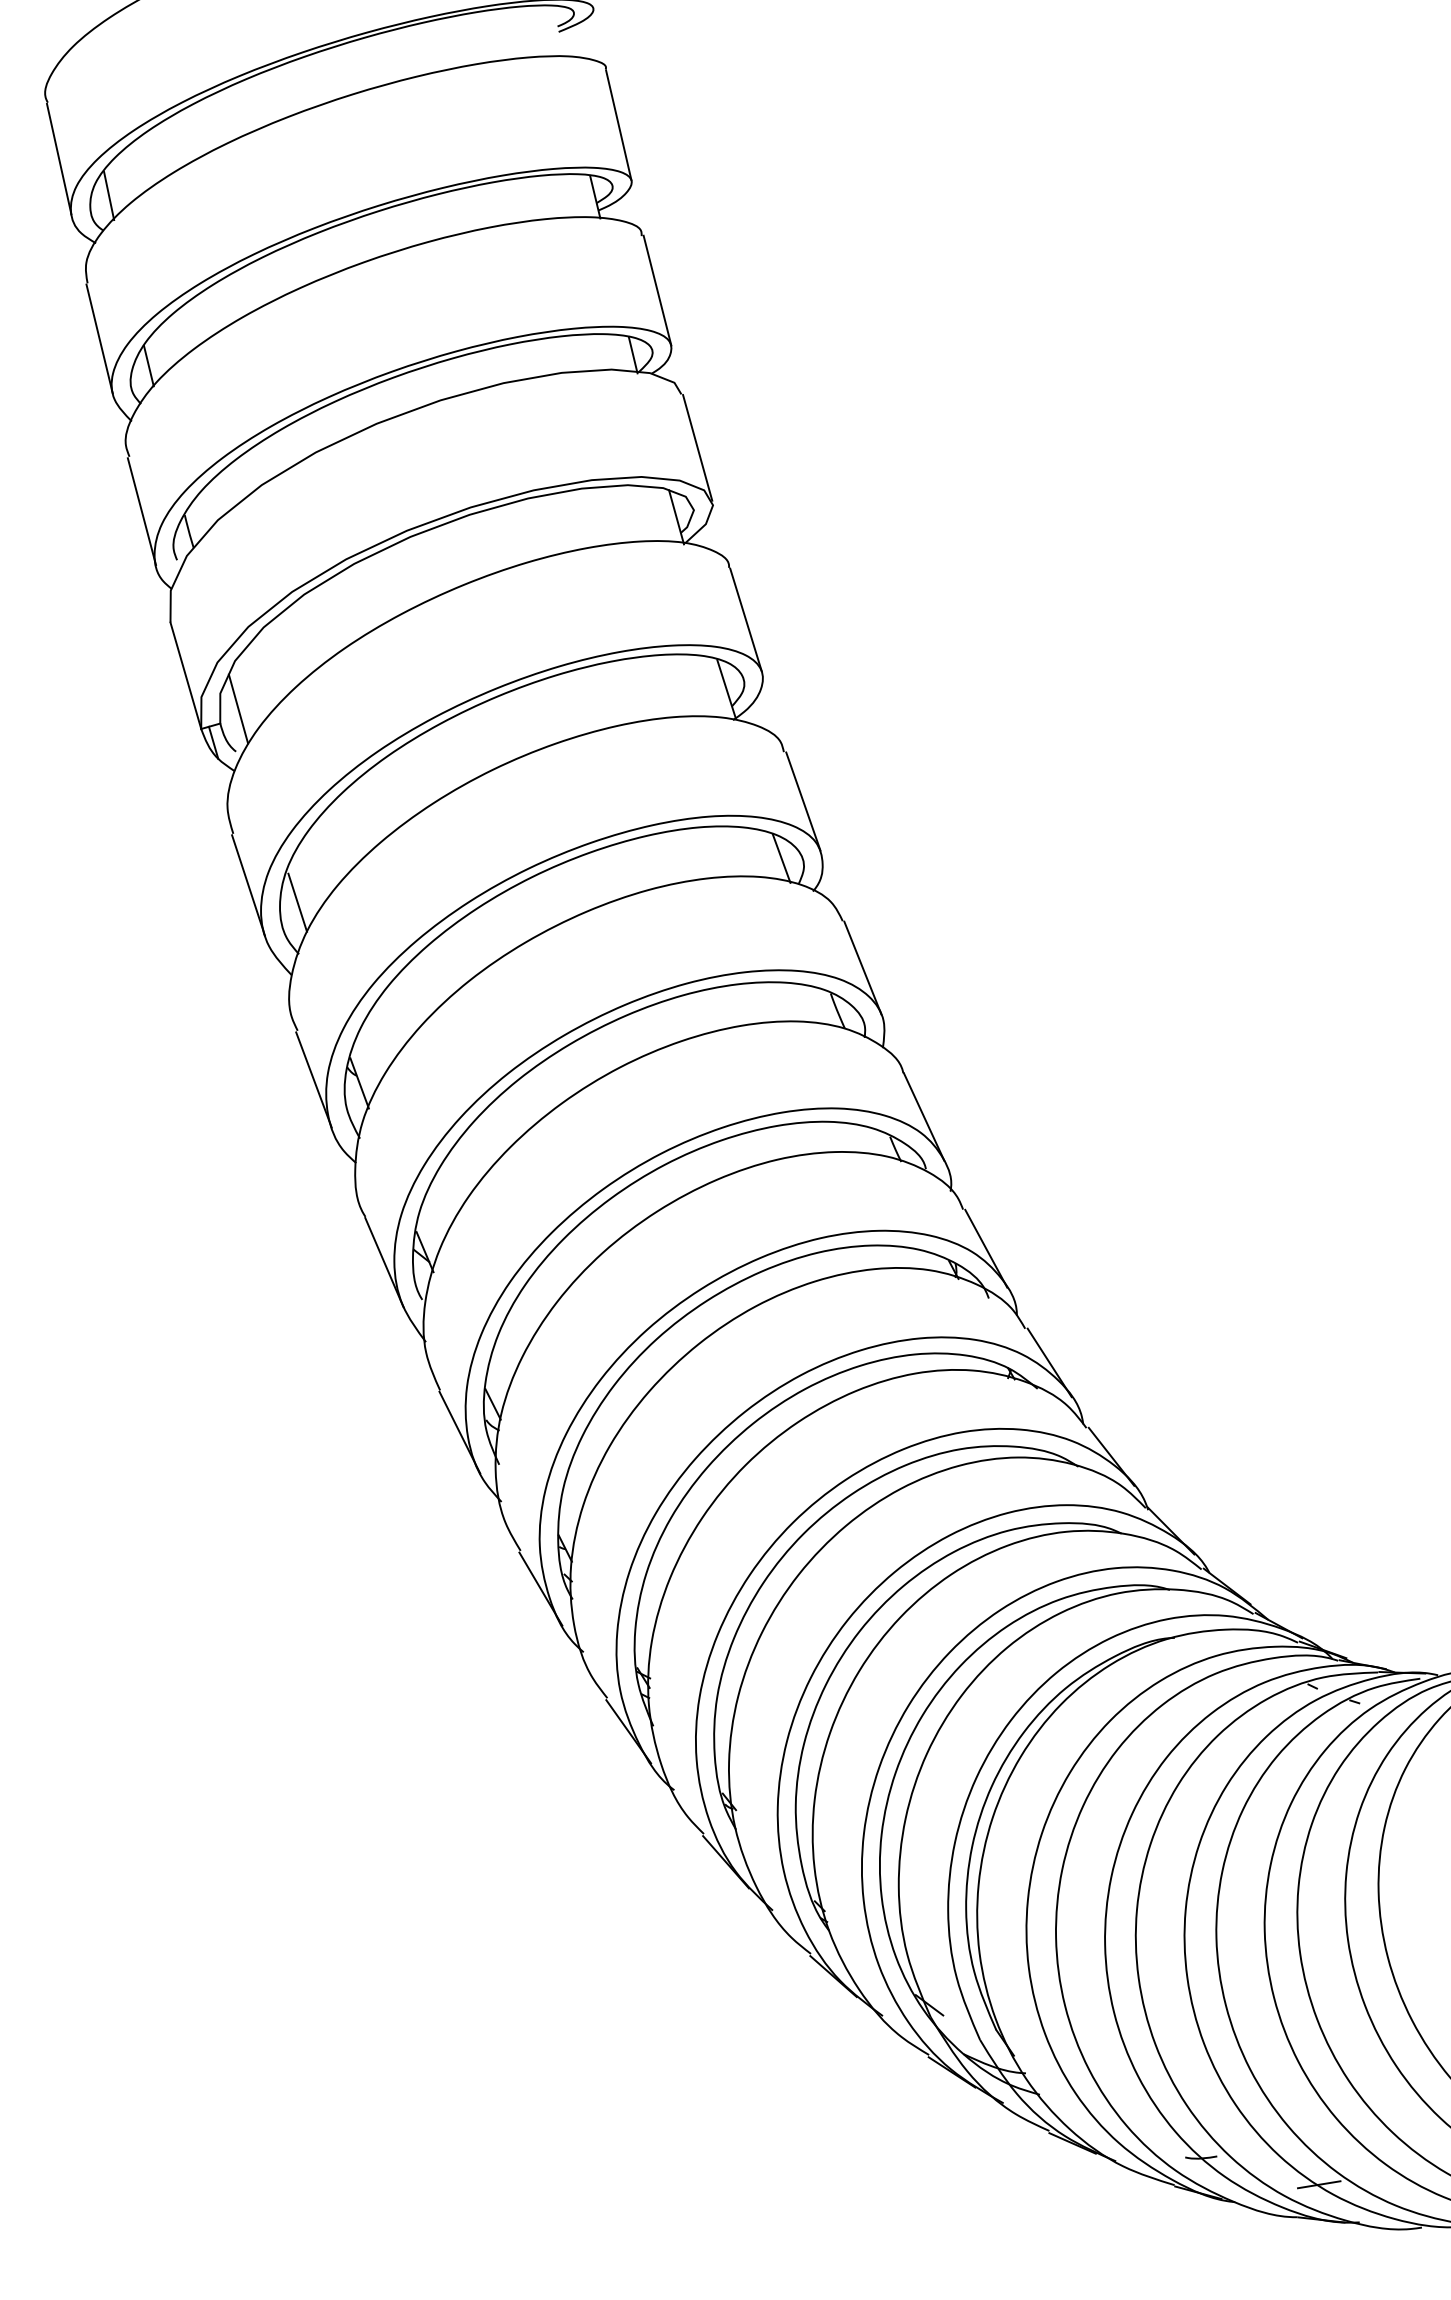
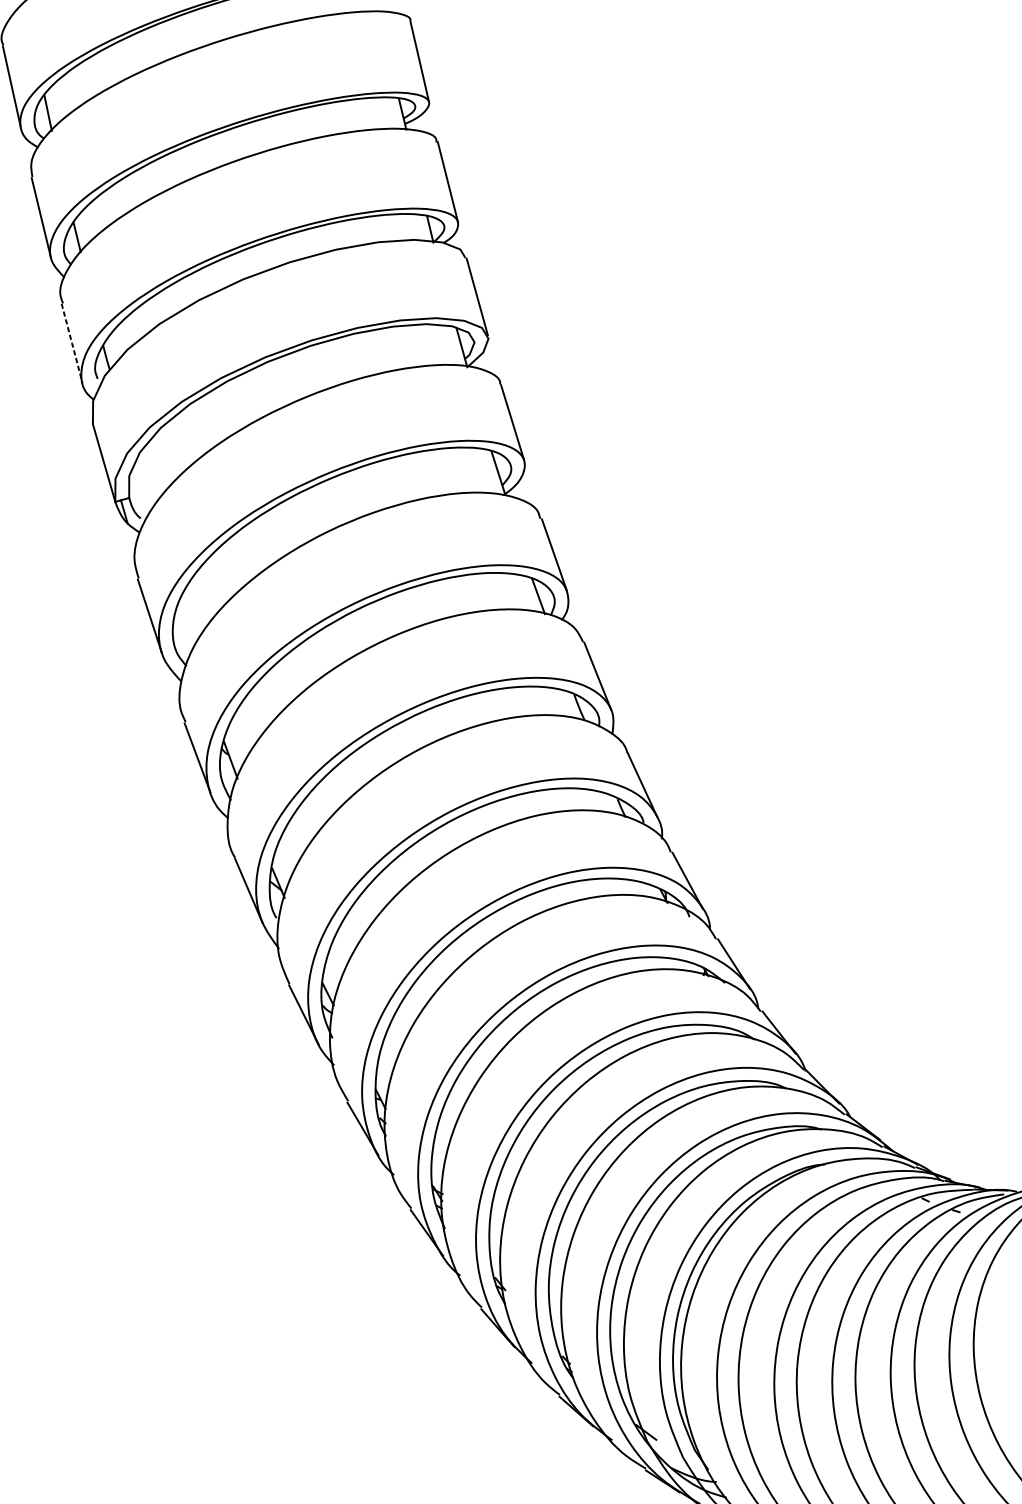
line: (141, 511) -> (71, 343), solid -> dashed
line: (238, 708) -> (142, 486), removed
line: (297, 902) -> (185, 628), removed

